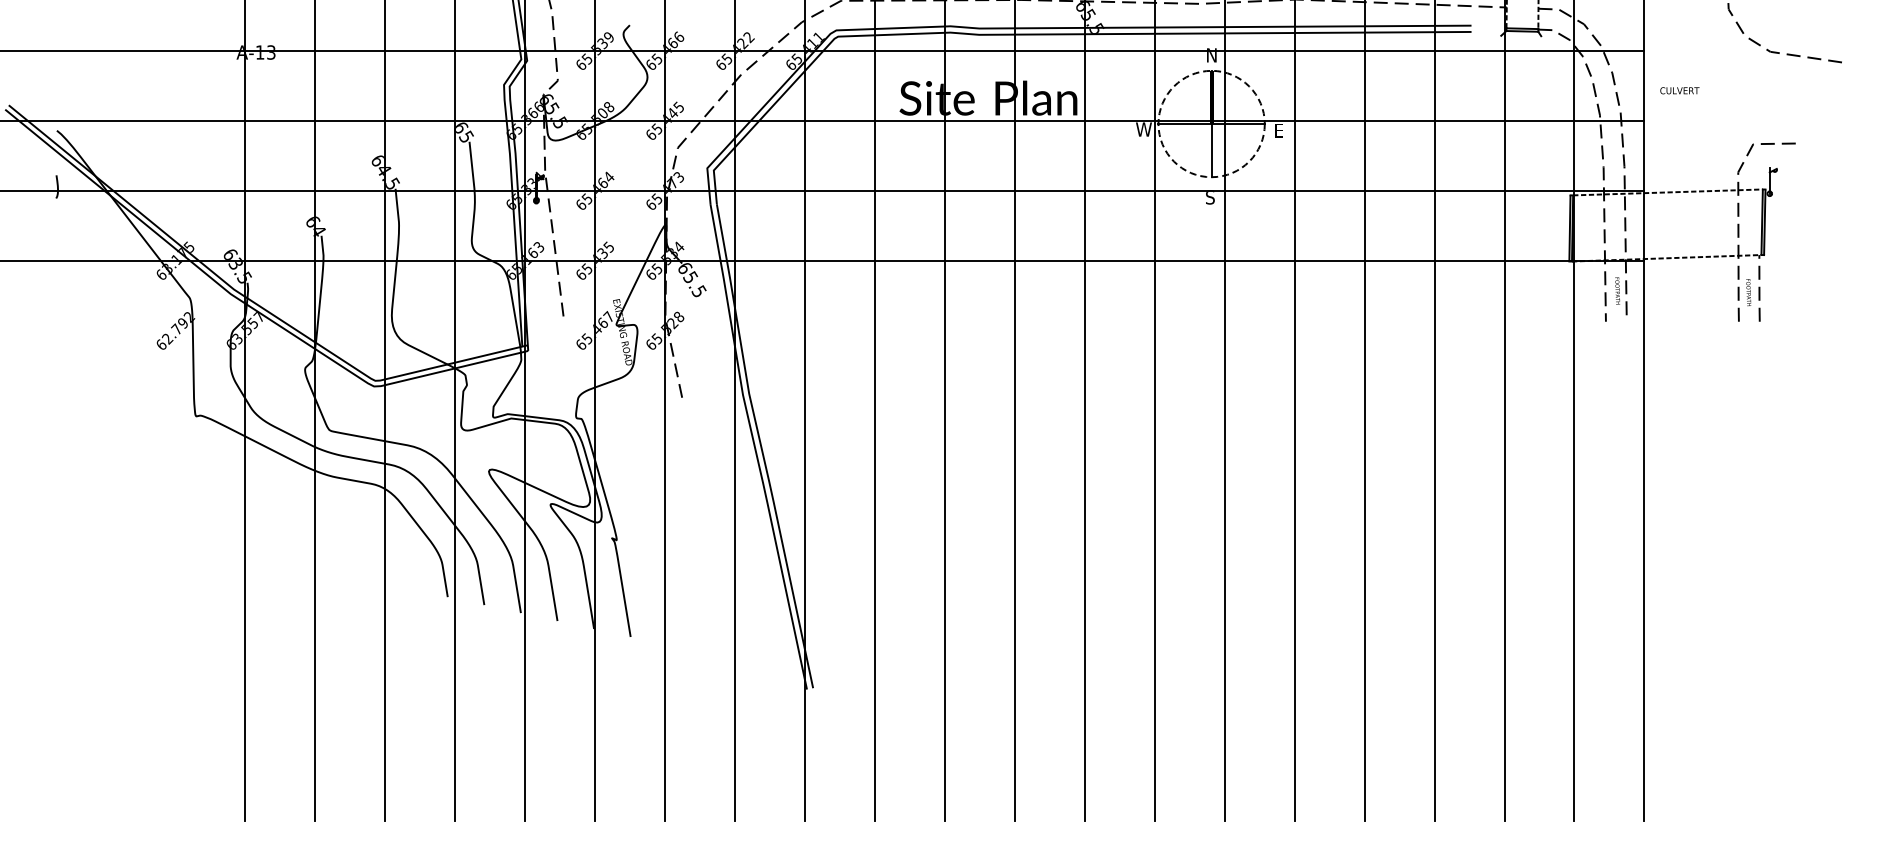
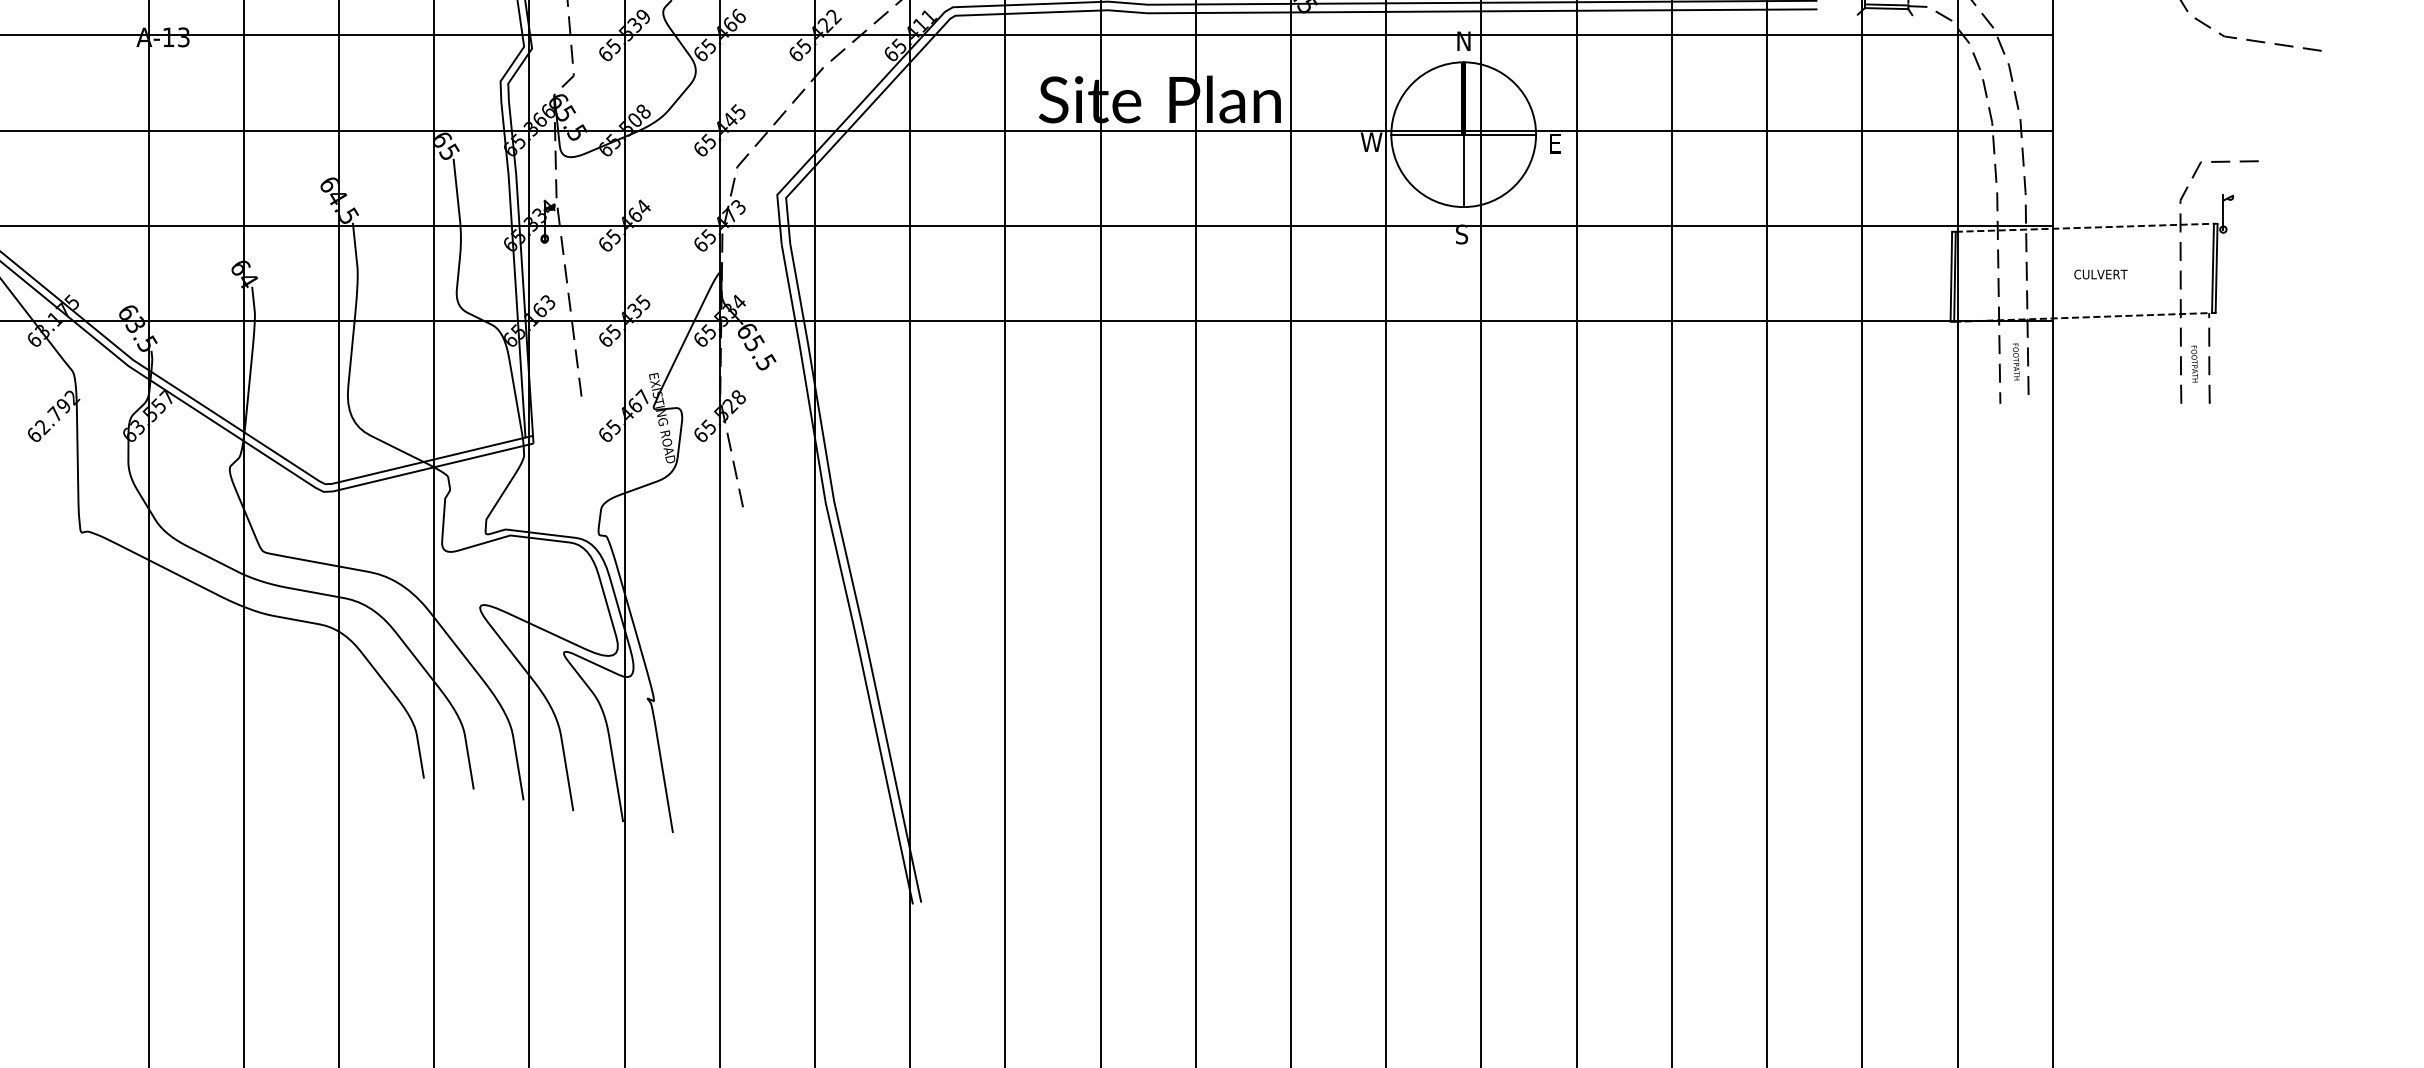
text: (1679, 90) -> (2100, 274), moved
circle: (1211, 123) -> (1463, 133), dashed -> solid

